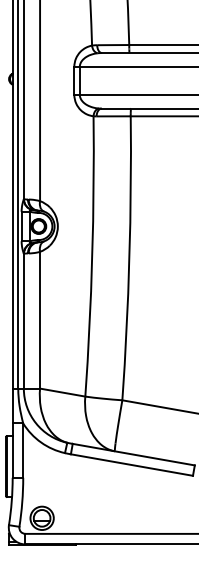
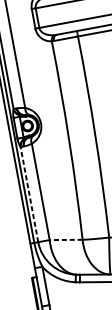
line: (23, 320) -> (29, 194), solid -> dashed
line: (62, 392) -> (65, 239), solid -> dashed

